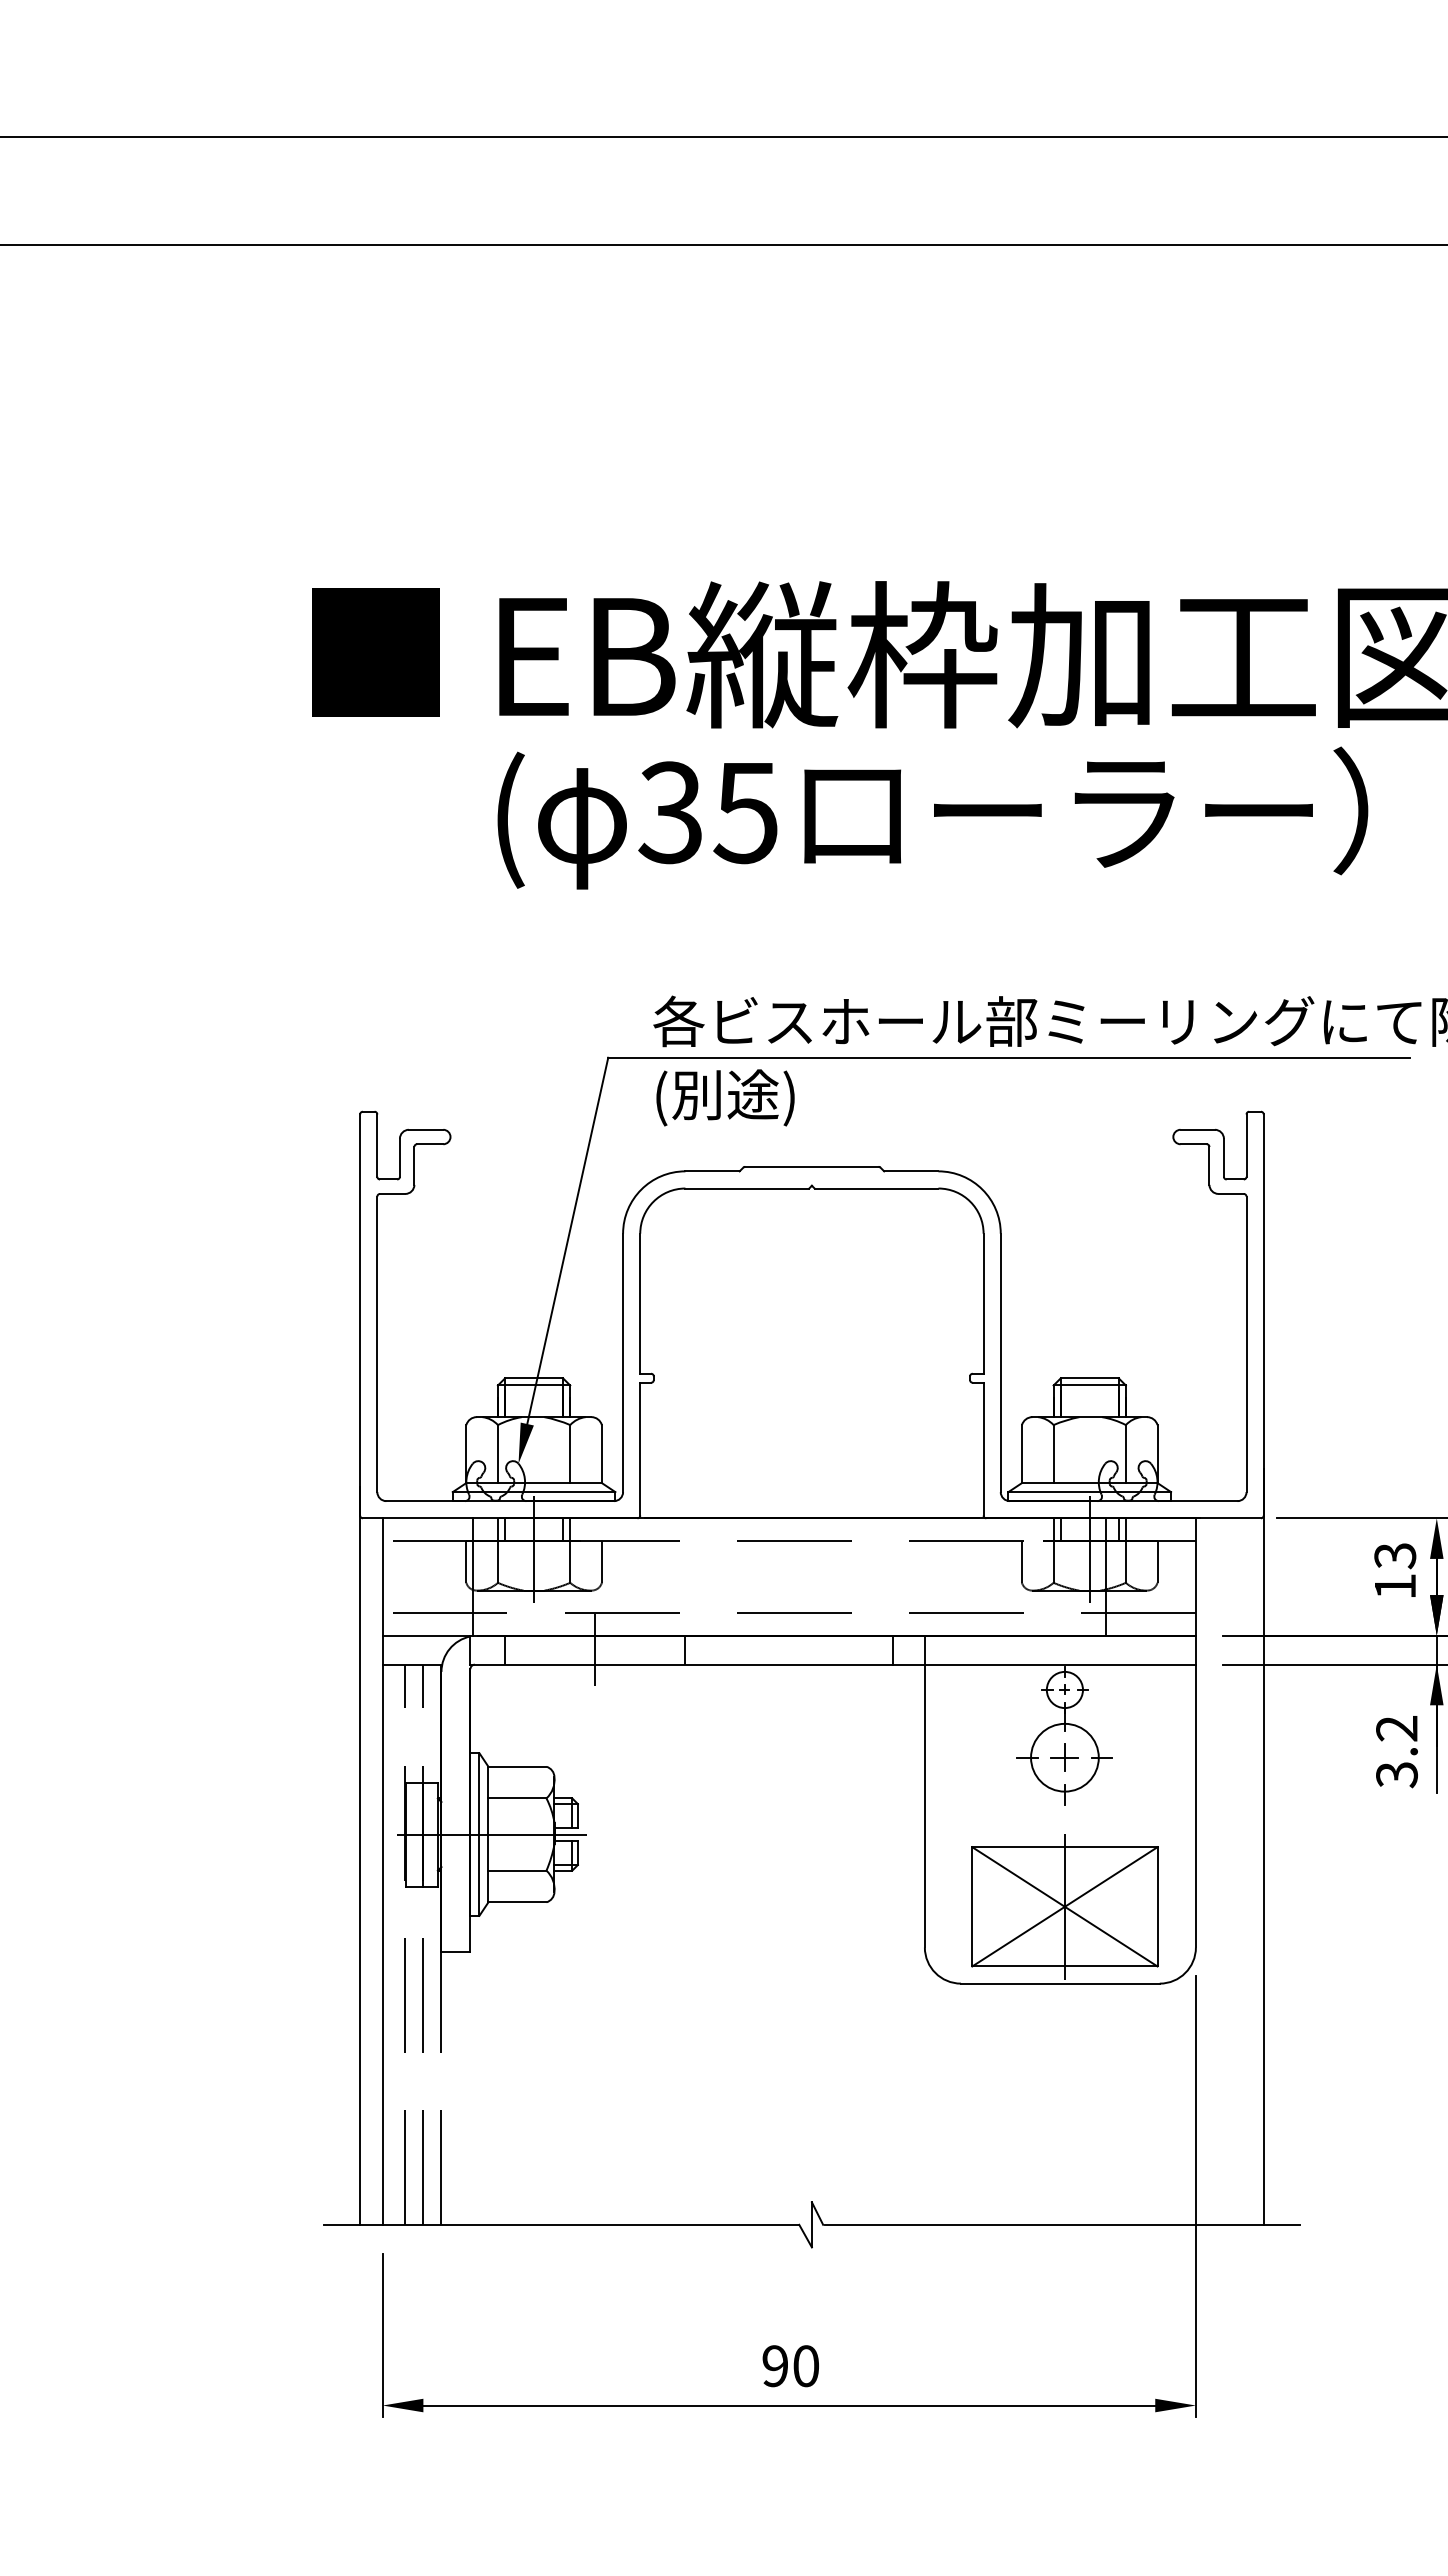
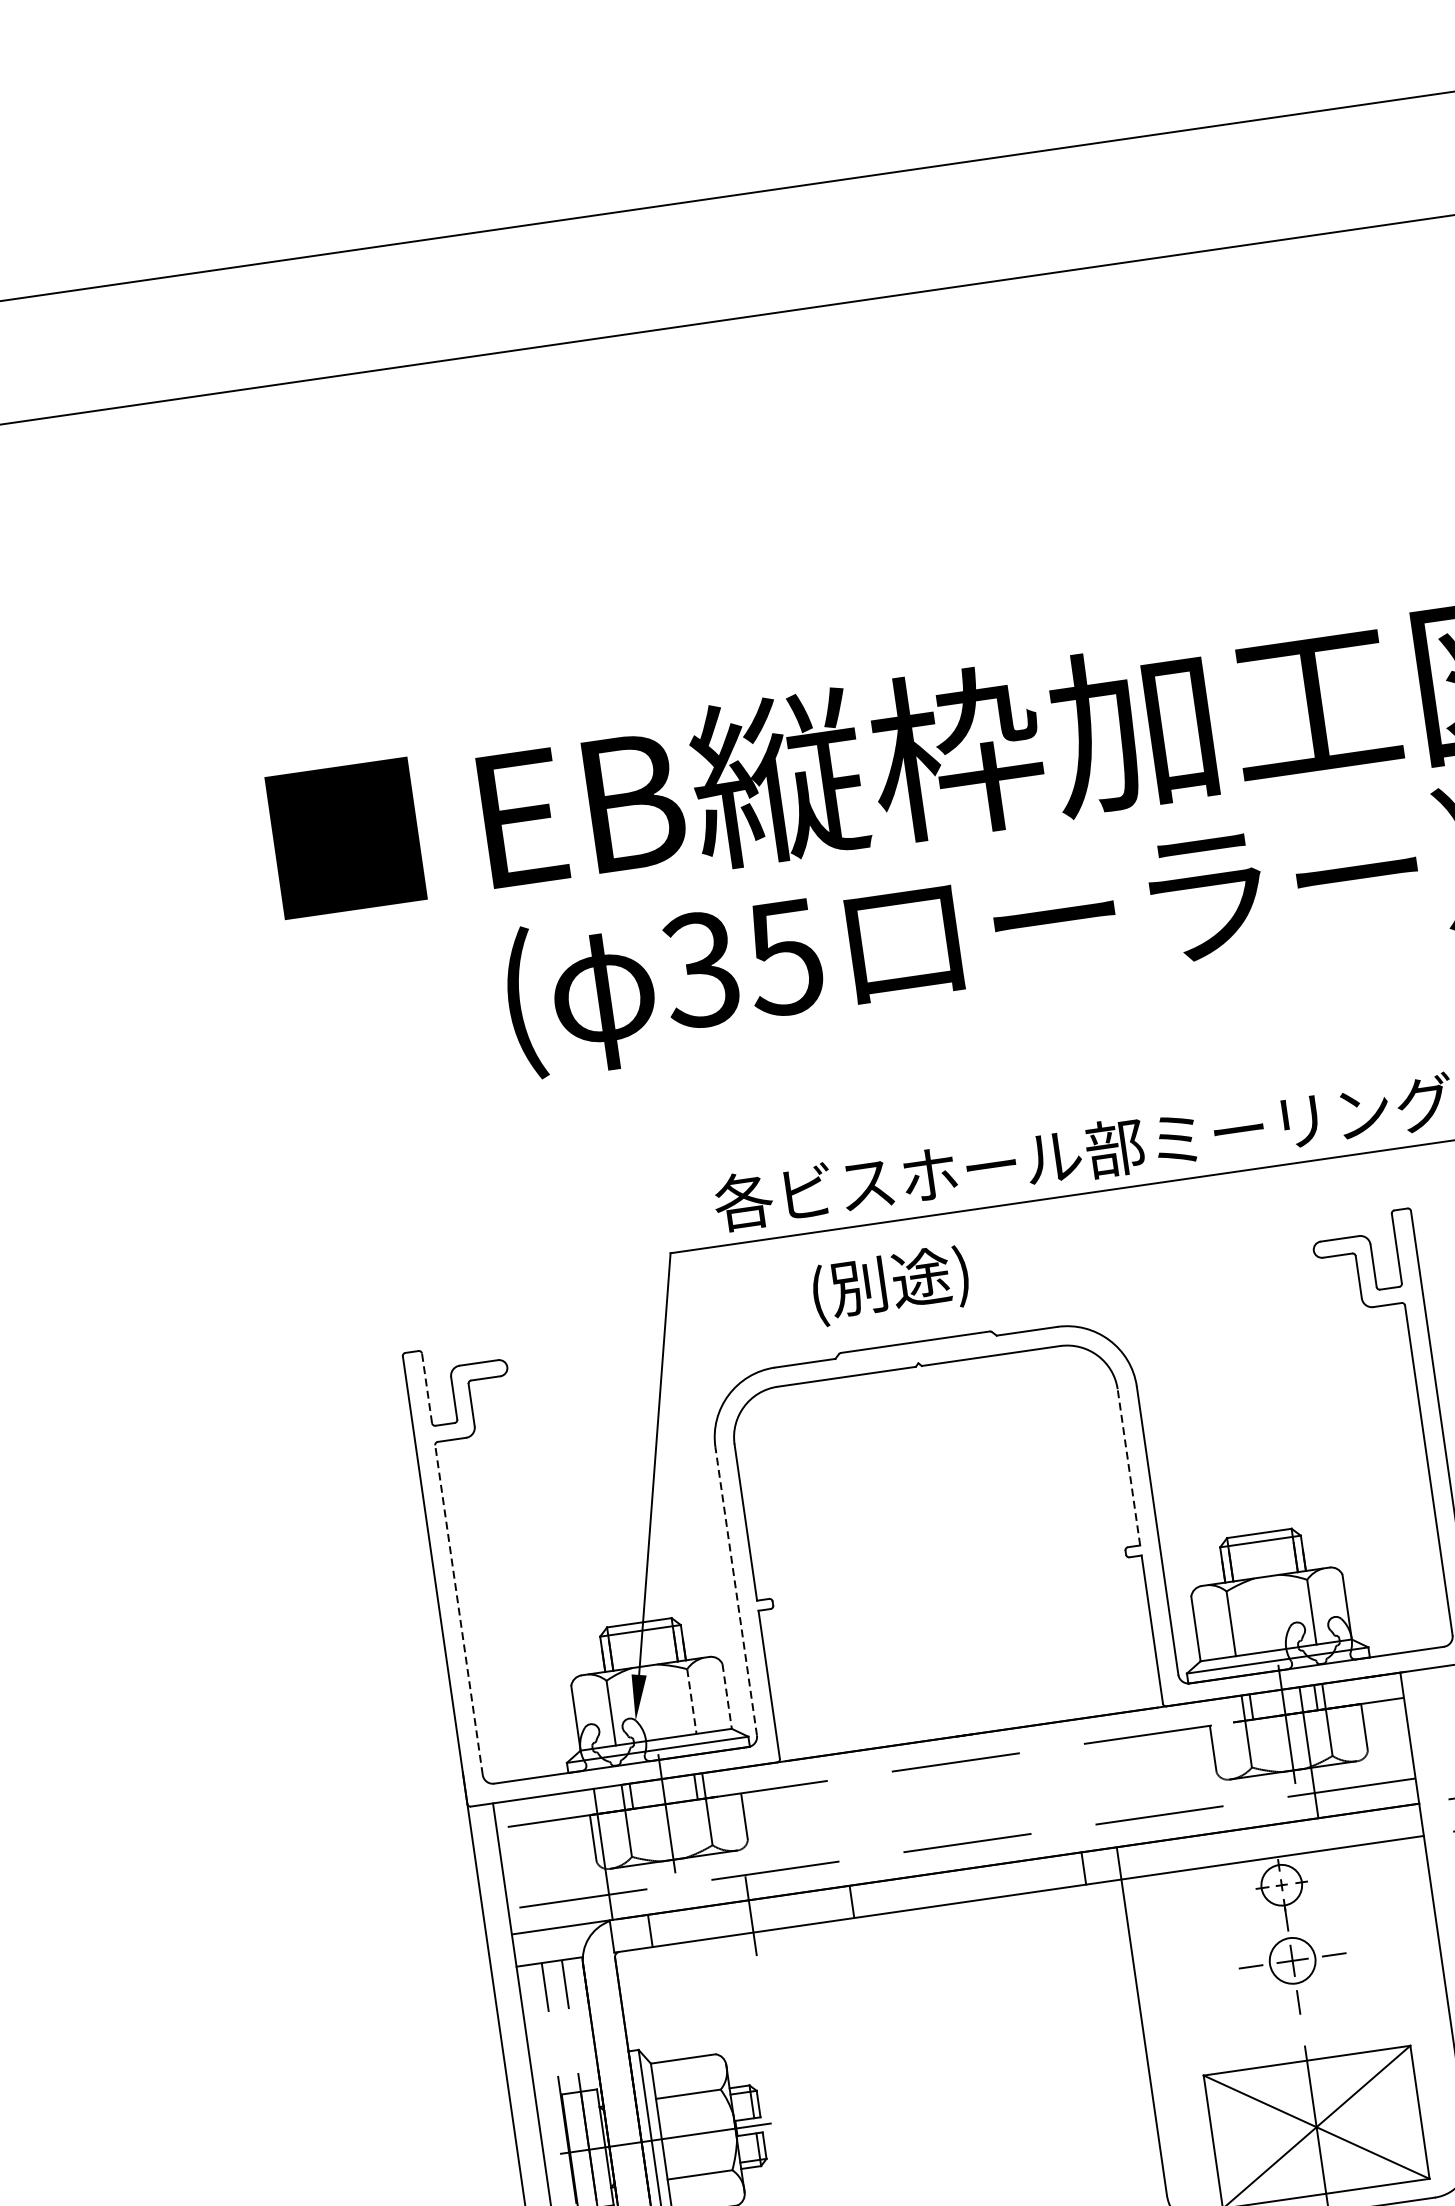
text: (725, 1097) -> (890, 1285), moved
line: (377, 1145) -> (427, 1388), solid -> dashed
line: (983, 1303) -> (1128, 1467), solid -> dashed
line: (377, 1344) -> (459, 1610), solid -> dashed
line: (623, 1362) -> (736, 1590), solid -> dashed
line: (570, 1454) -> (692, 1702), solid -> dashed
line: (601, 1454) -> (726, 1697), solid -> dashed
circle: (1064, 1757) -> (1292, 1960), size x0.6

